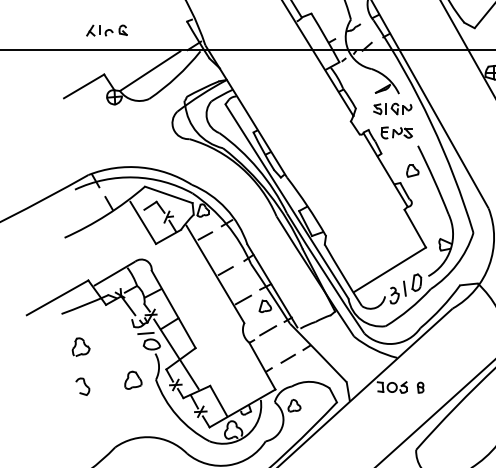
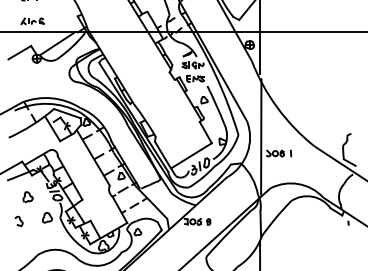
part: (80, 347) -> (27, 197), moved

